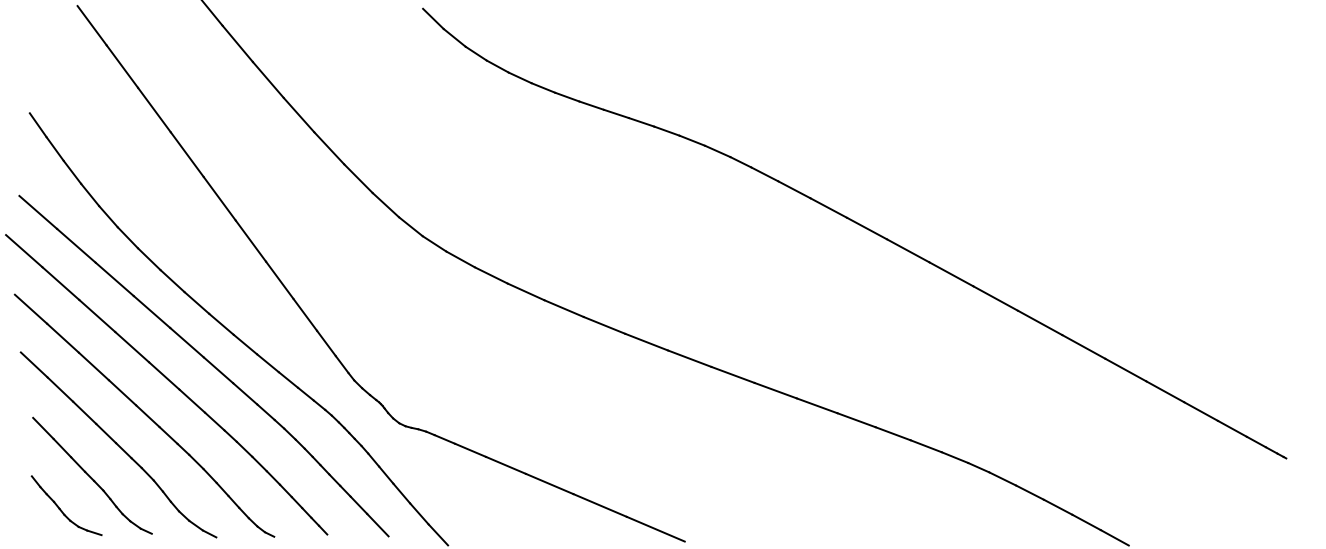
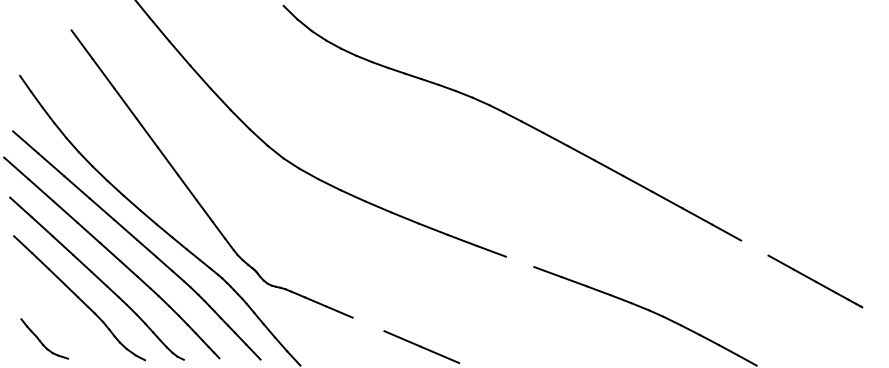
line: (91, 26) -> (61, 17), removed
line: (1125, 369) -> (754, 247), removed
line: (774, 390) -> (519, 261), removed
part: (91, 475) -> (61, 318), removed
line: (549, 484) -> (368, 324), removed

